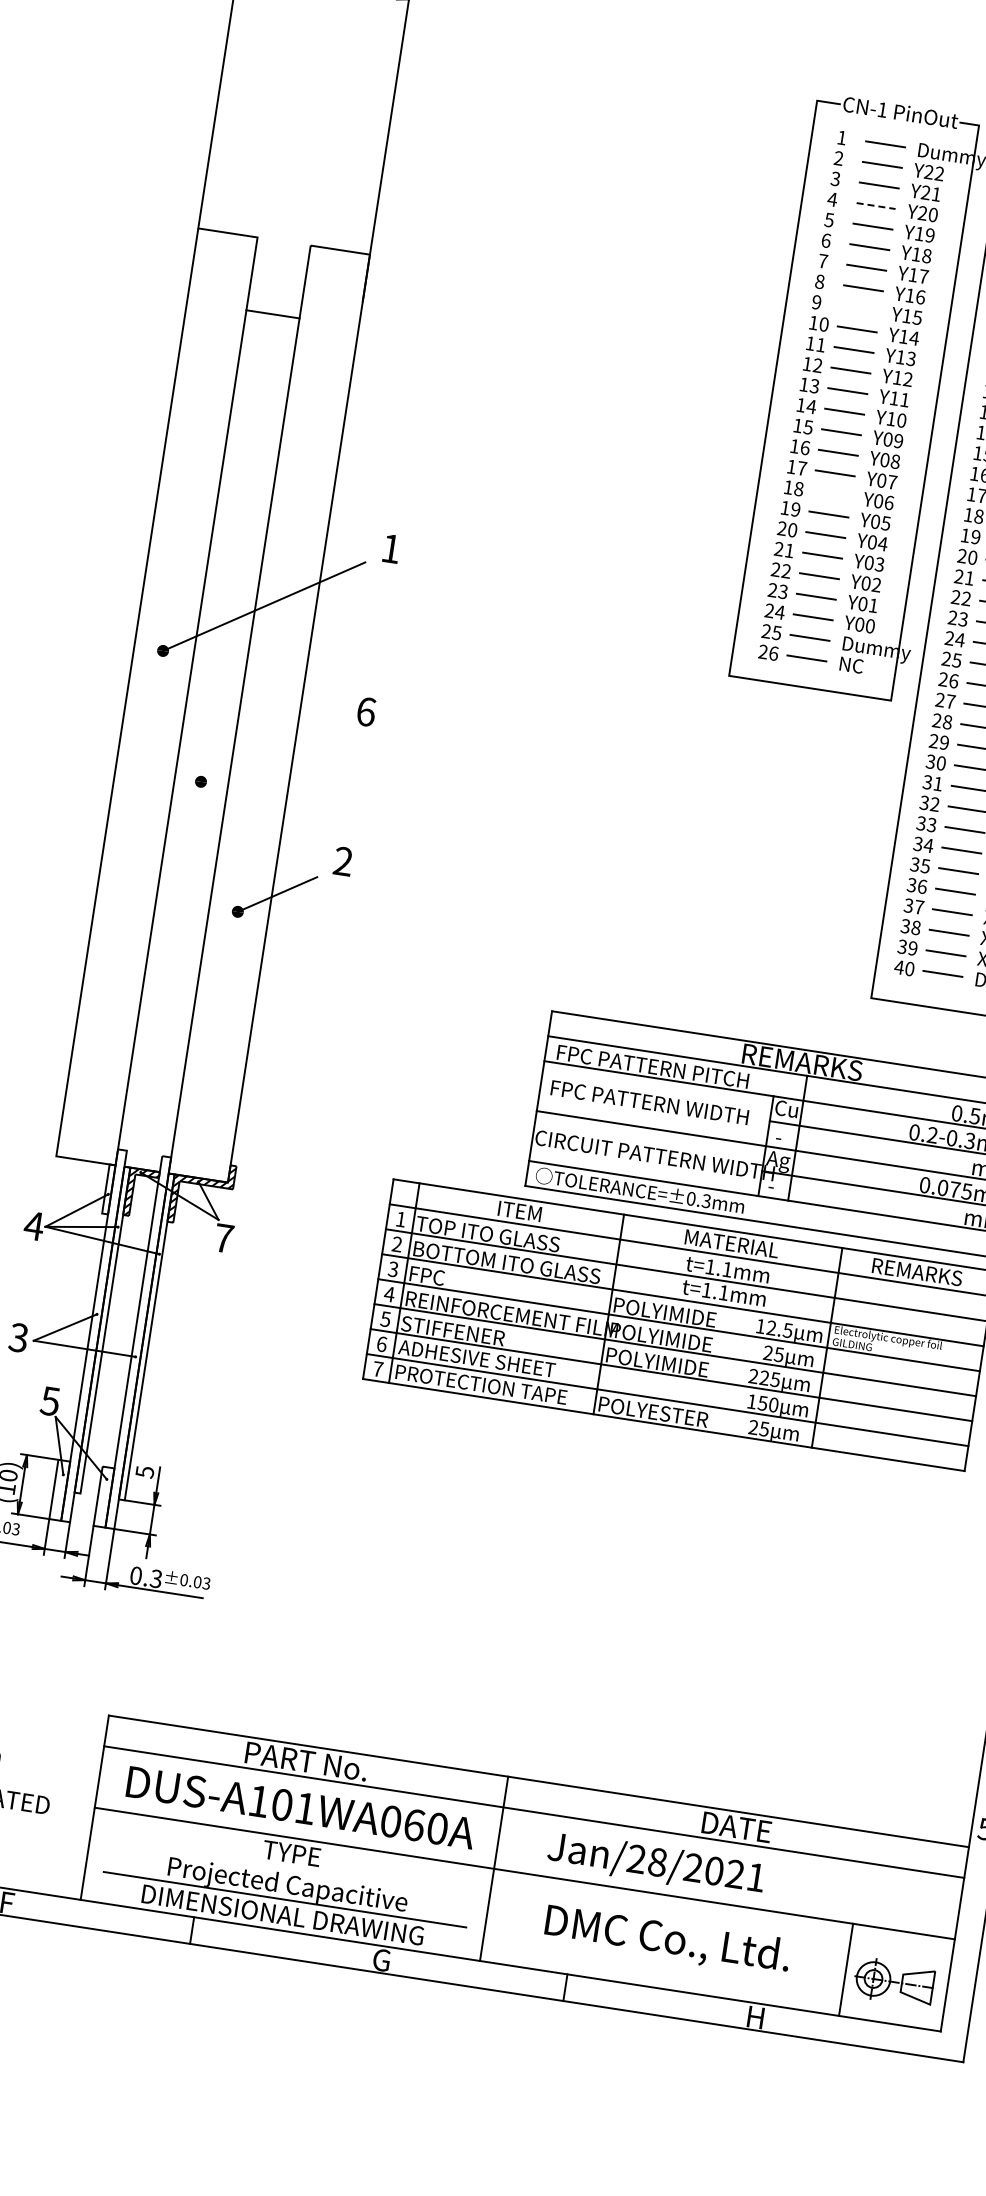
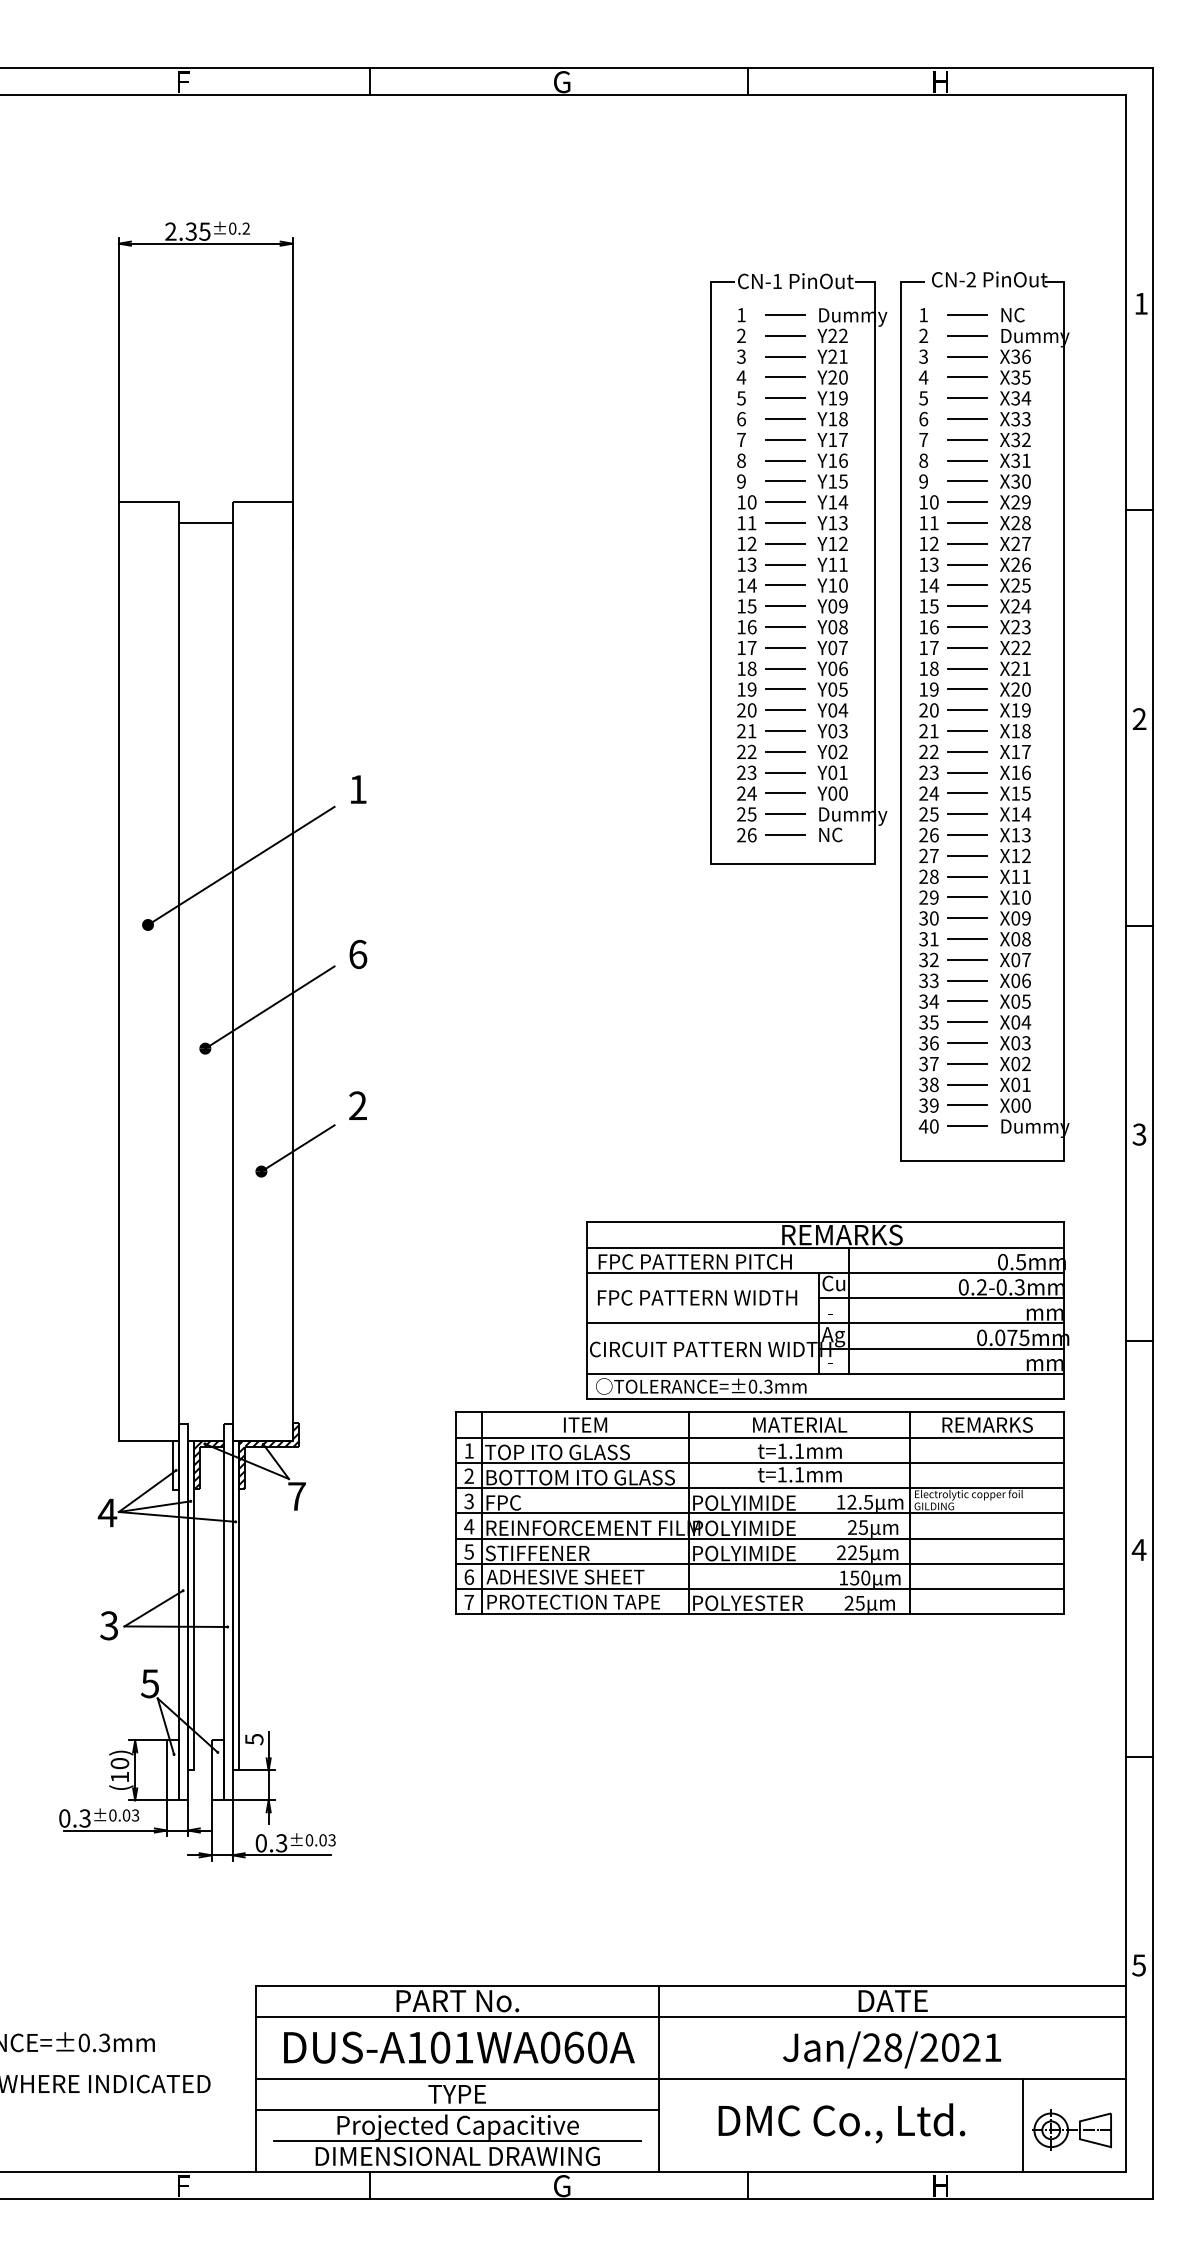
line: (876, 206) -> (785, 377), dashed -> solid
line: (860, 308) -> (785, 481), added
line: (272, 314) -> (205, 522), moved
line: (832, 493) -> (785, 668), added
line: (270, 750) -> (269, 1007), added
text: (656, 1864) -> (892, 2049), moved
line: (289, 1868) -> (457, 2109), added

